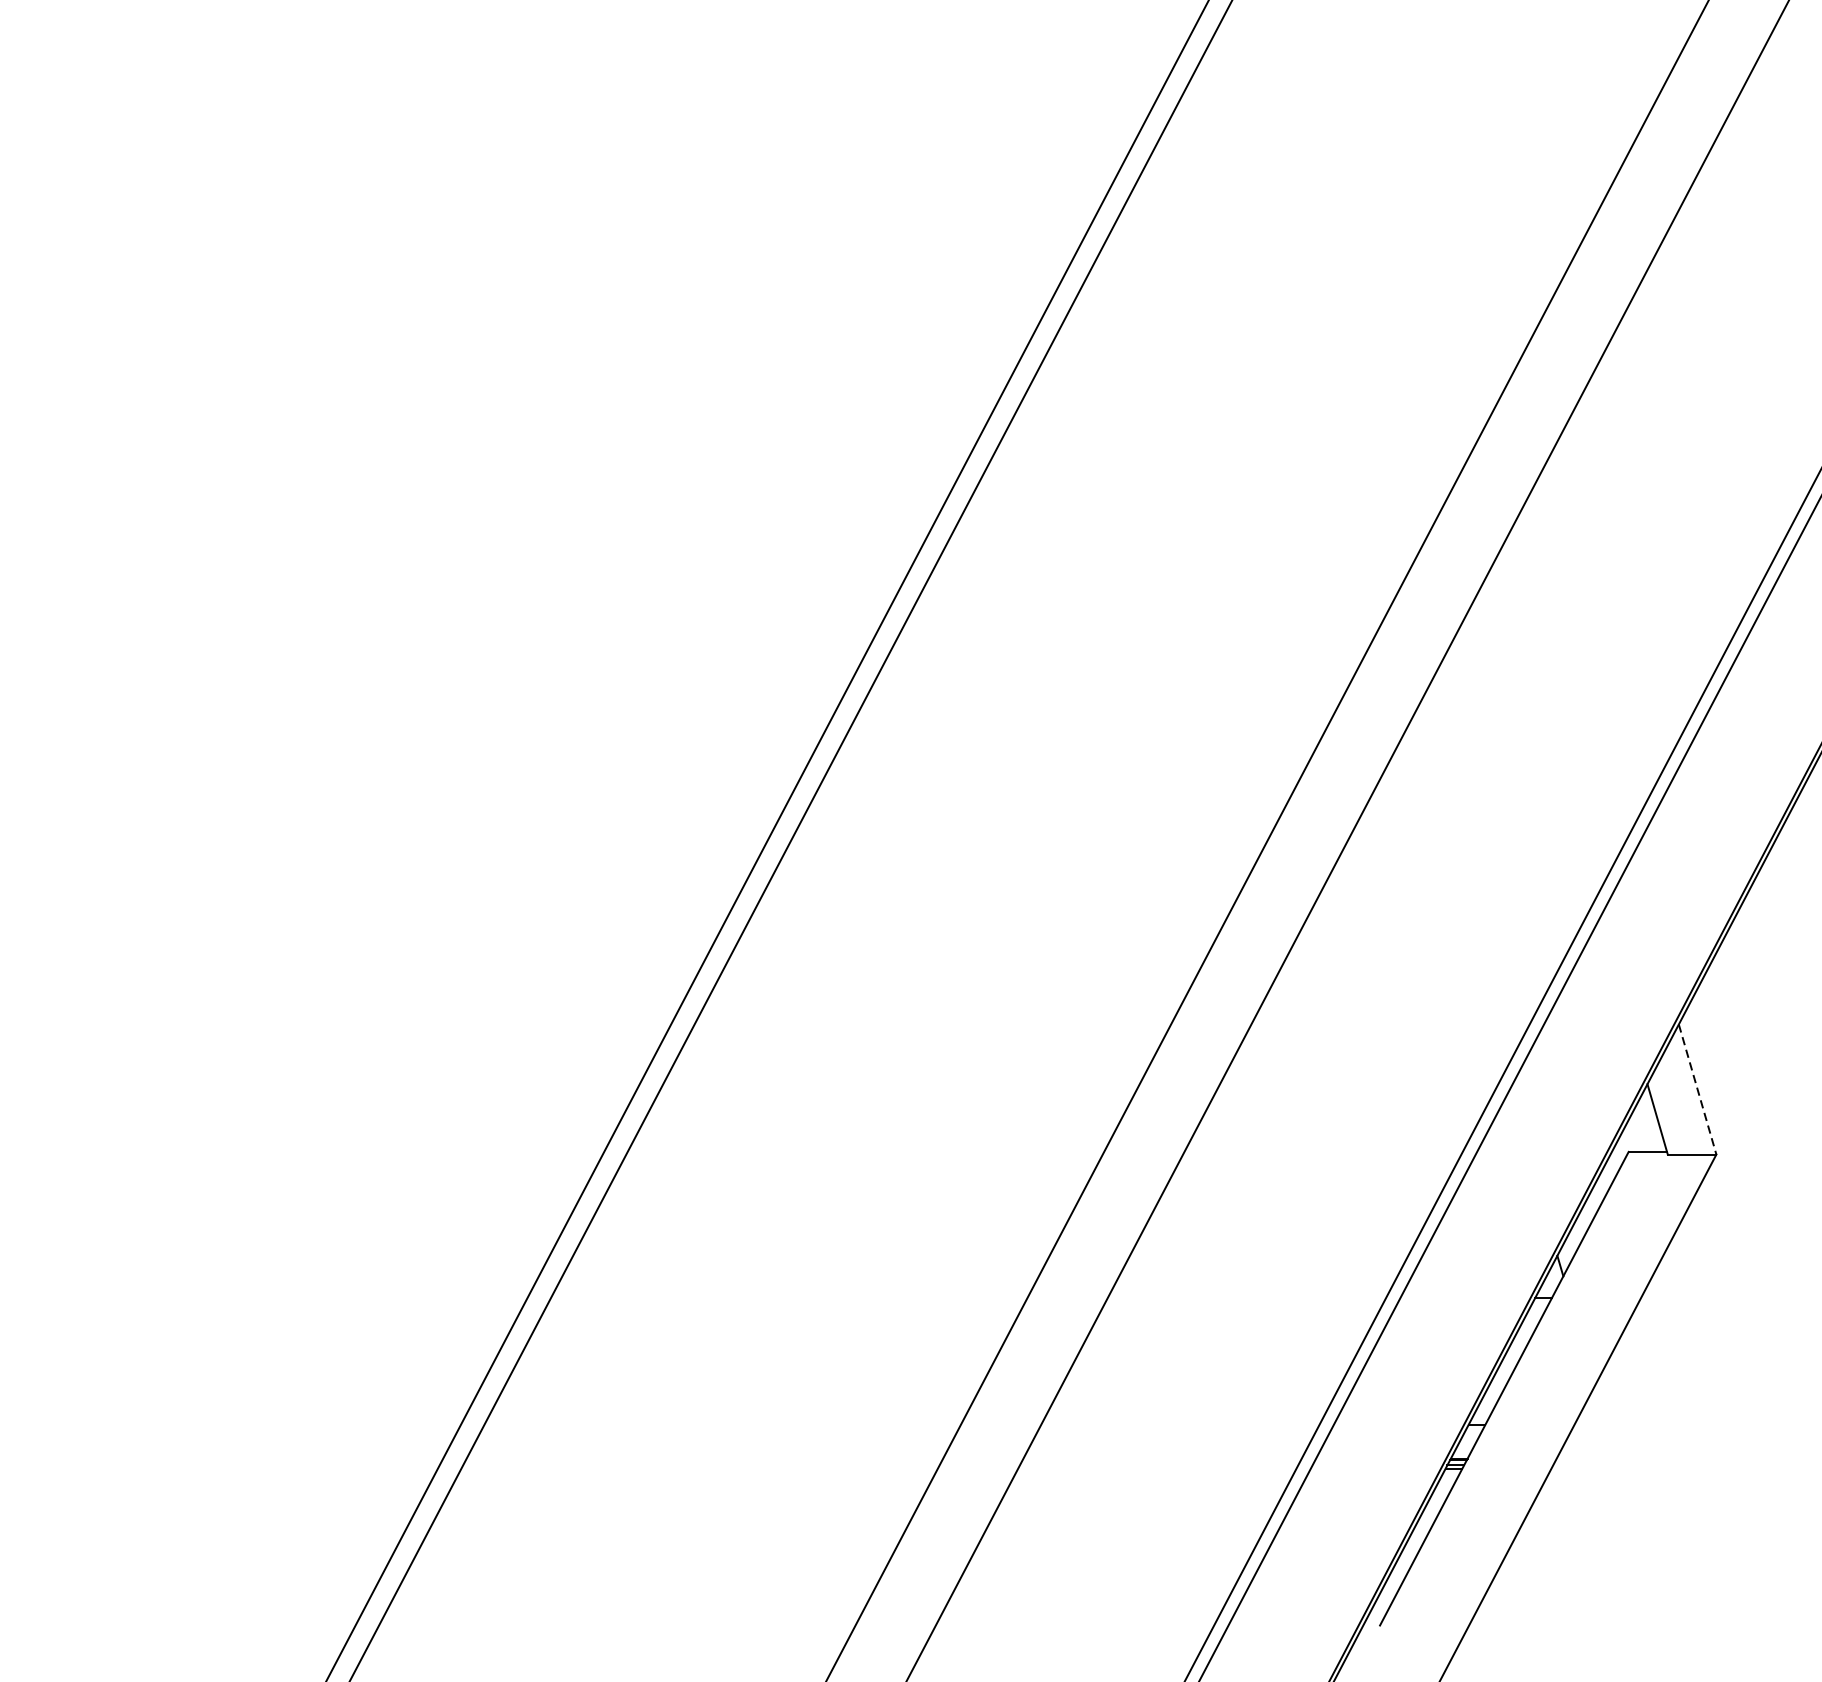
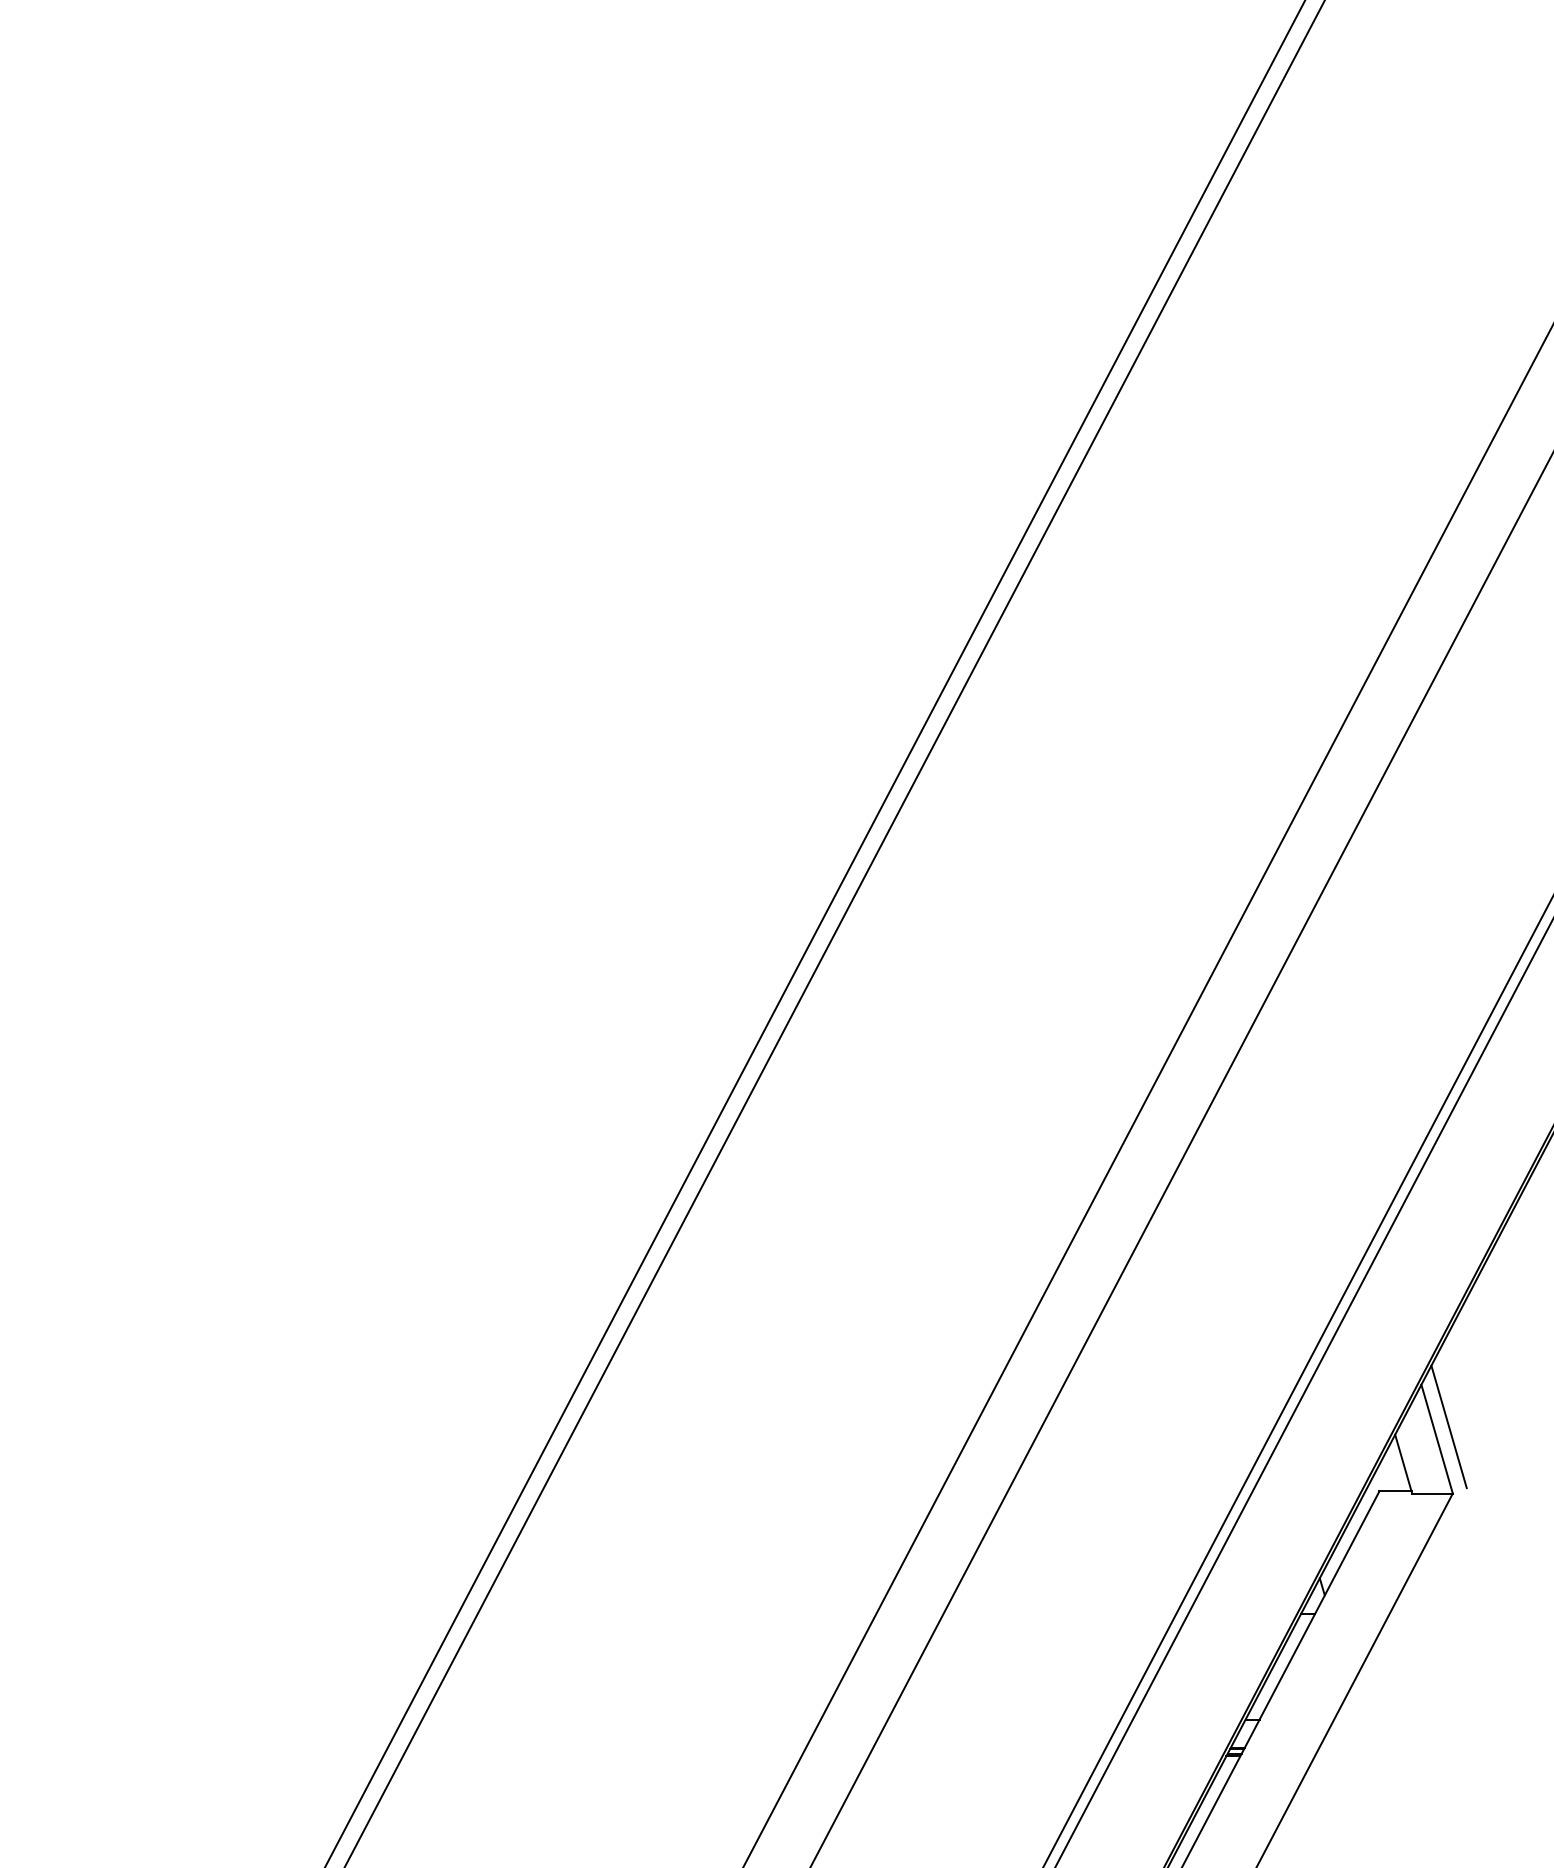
line: (1711, 1074) -> (1448, 1426), added
line: (1698, 1089) -> (1437, 1439), dashed -> solid

